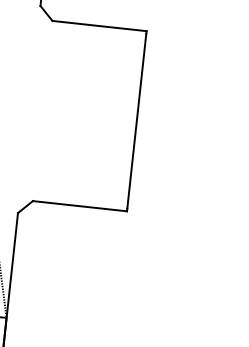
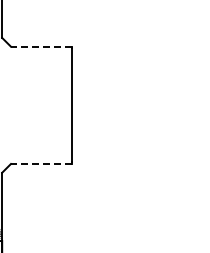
line: (99, 25) -> (41, 46), solid -> dashed
line: (79, 206) -> (41, 164), solid -> dashed

